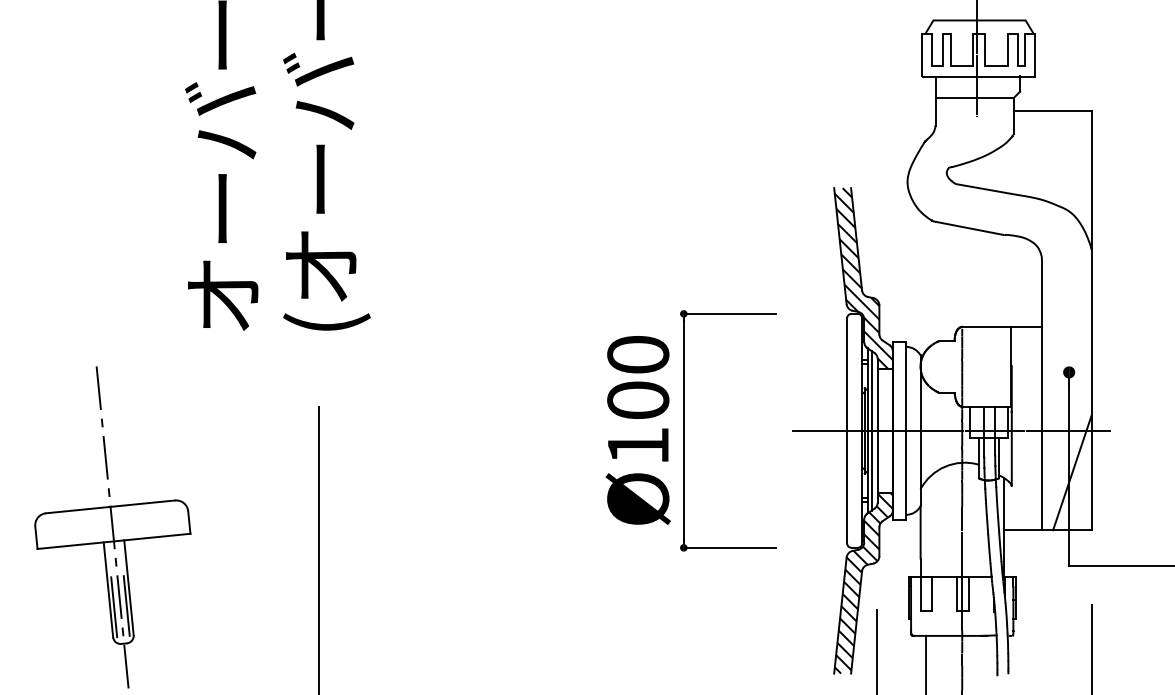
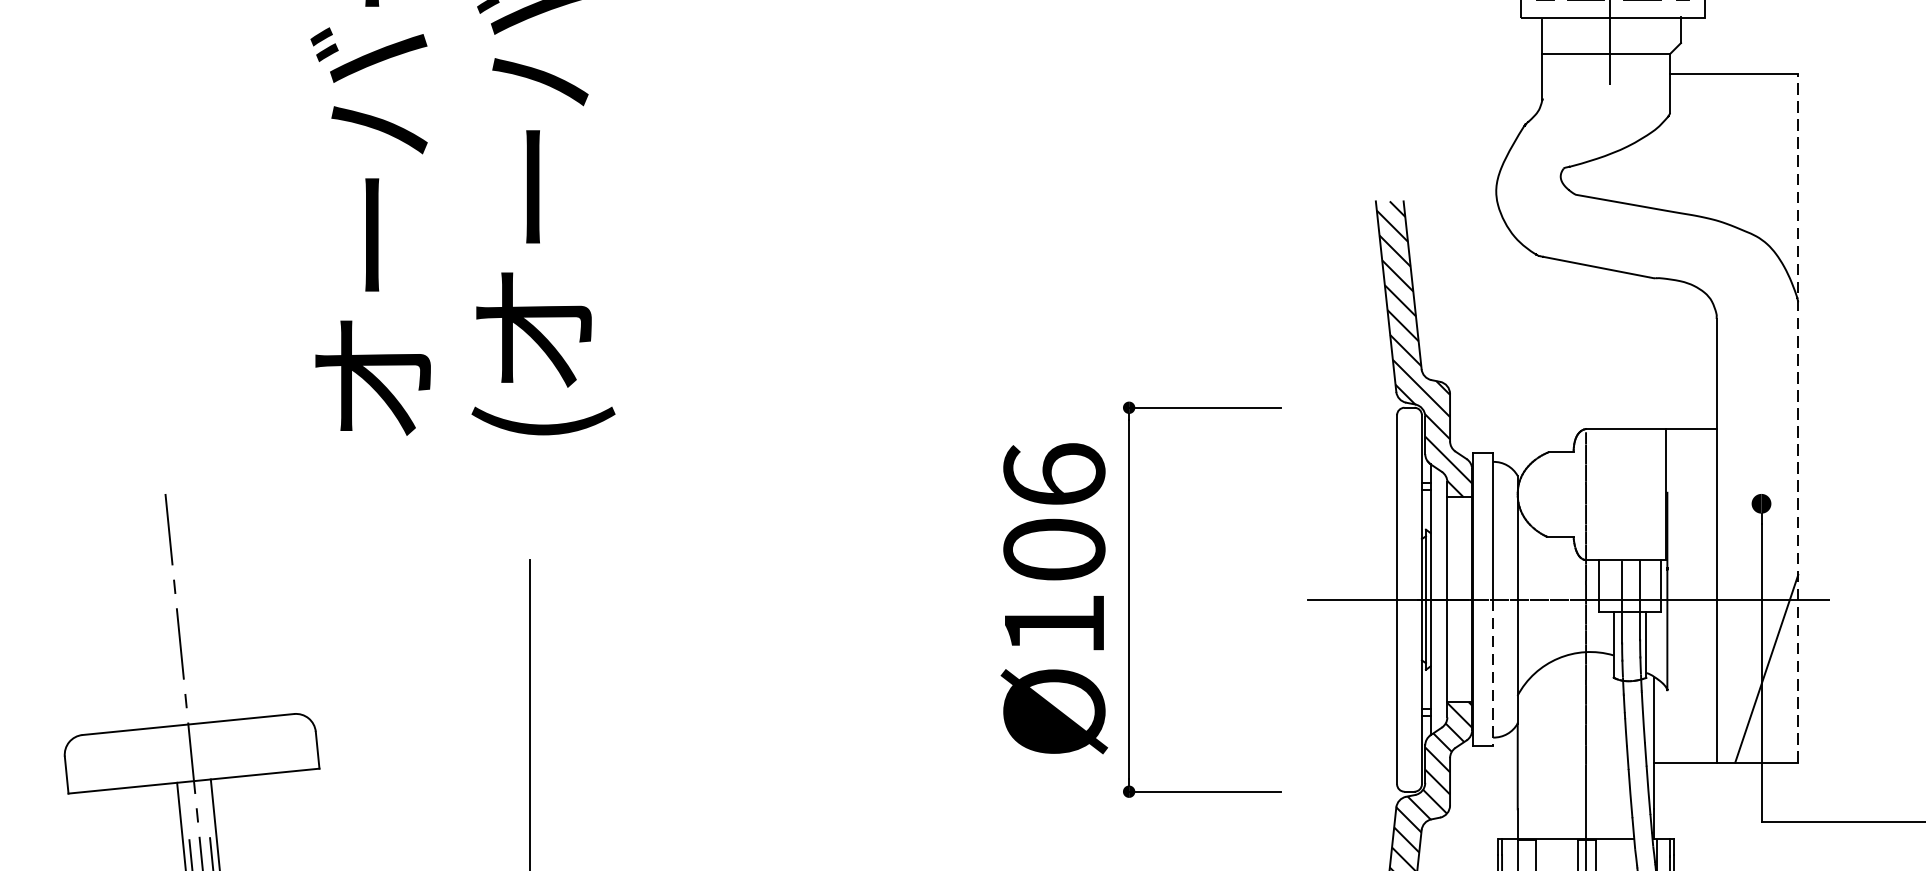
line: (1091, 320) -> (1798, 418), solid -> dashed
text: (638, 354) -> (1054, 474), Ø100 -> Ø106
line: (871, 430) -> (1437, 599), removed
line: (905, 475) -> (1492, 672), solid -> dashed

